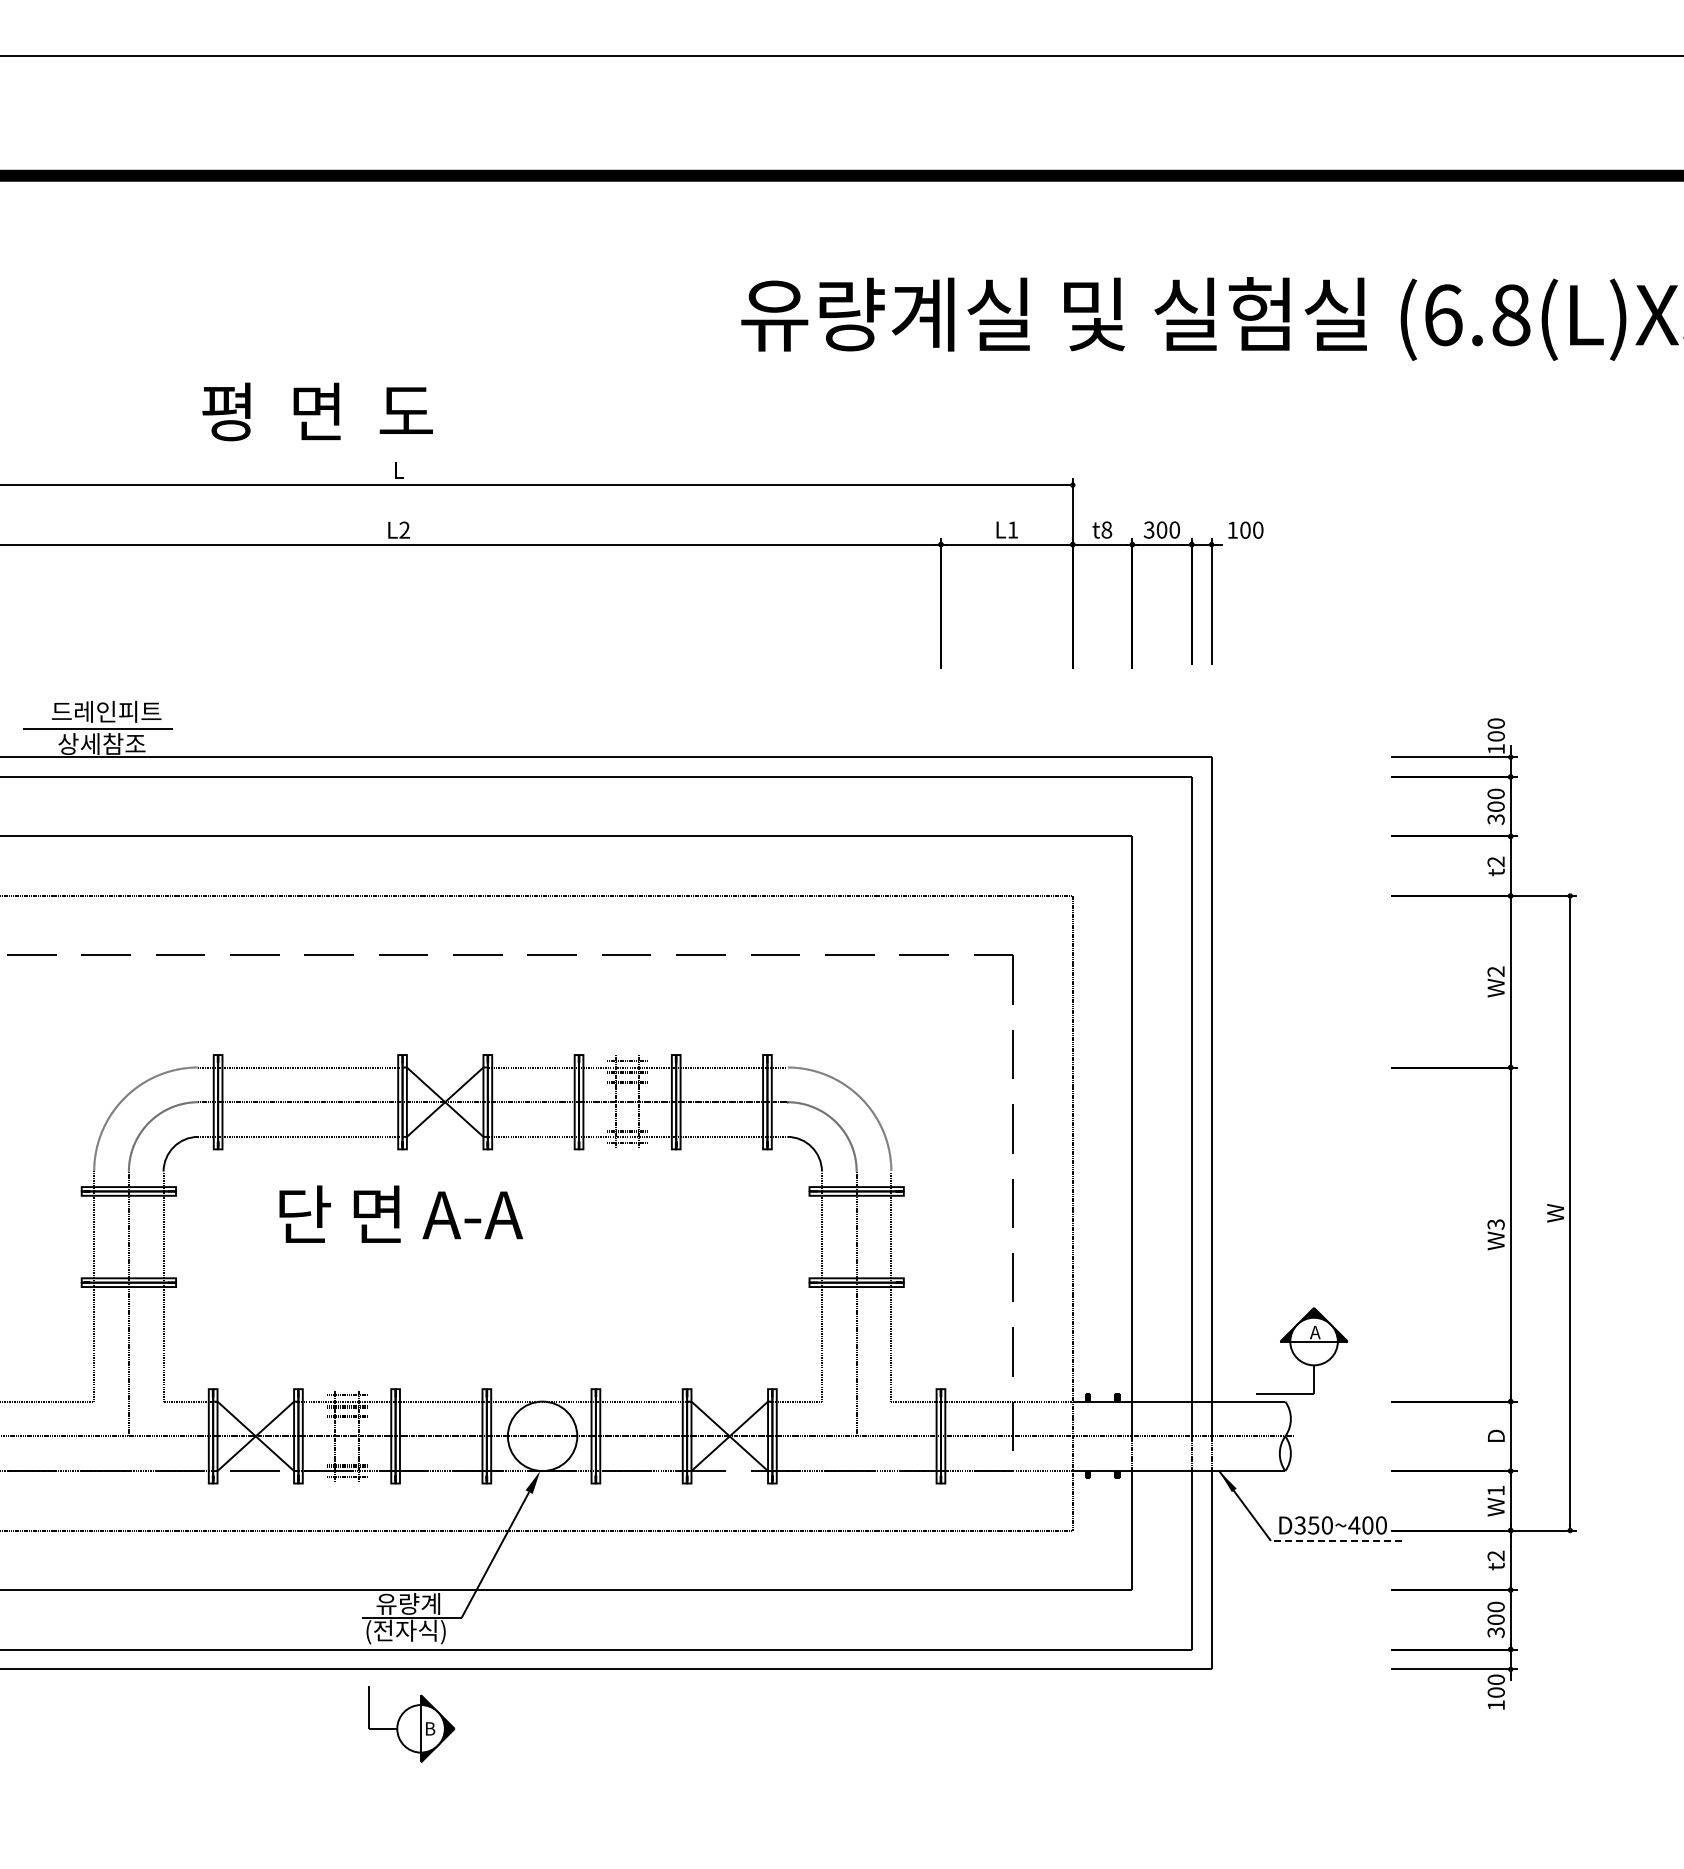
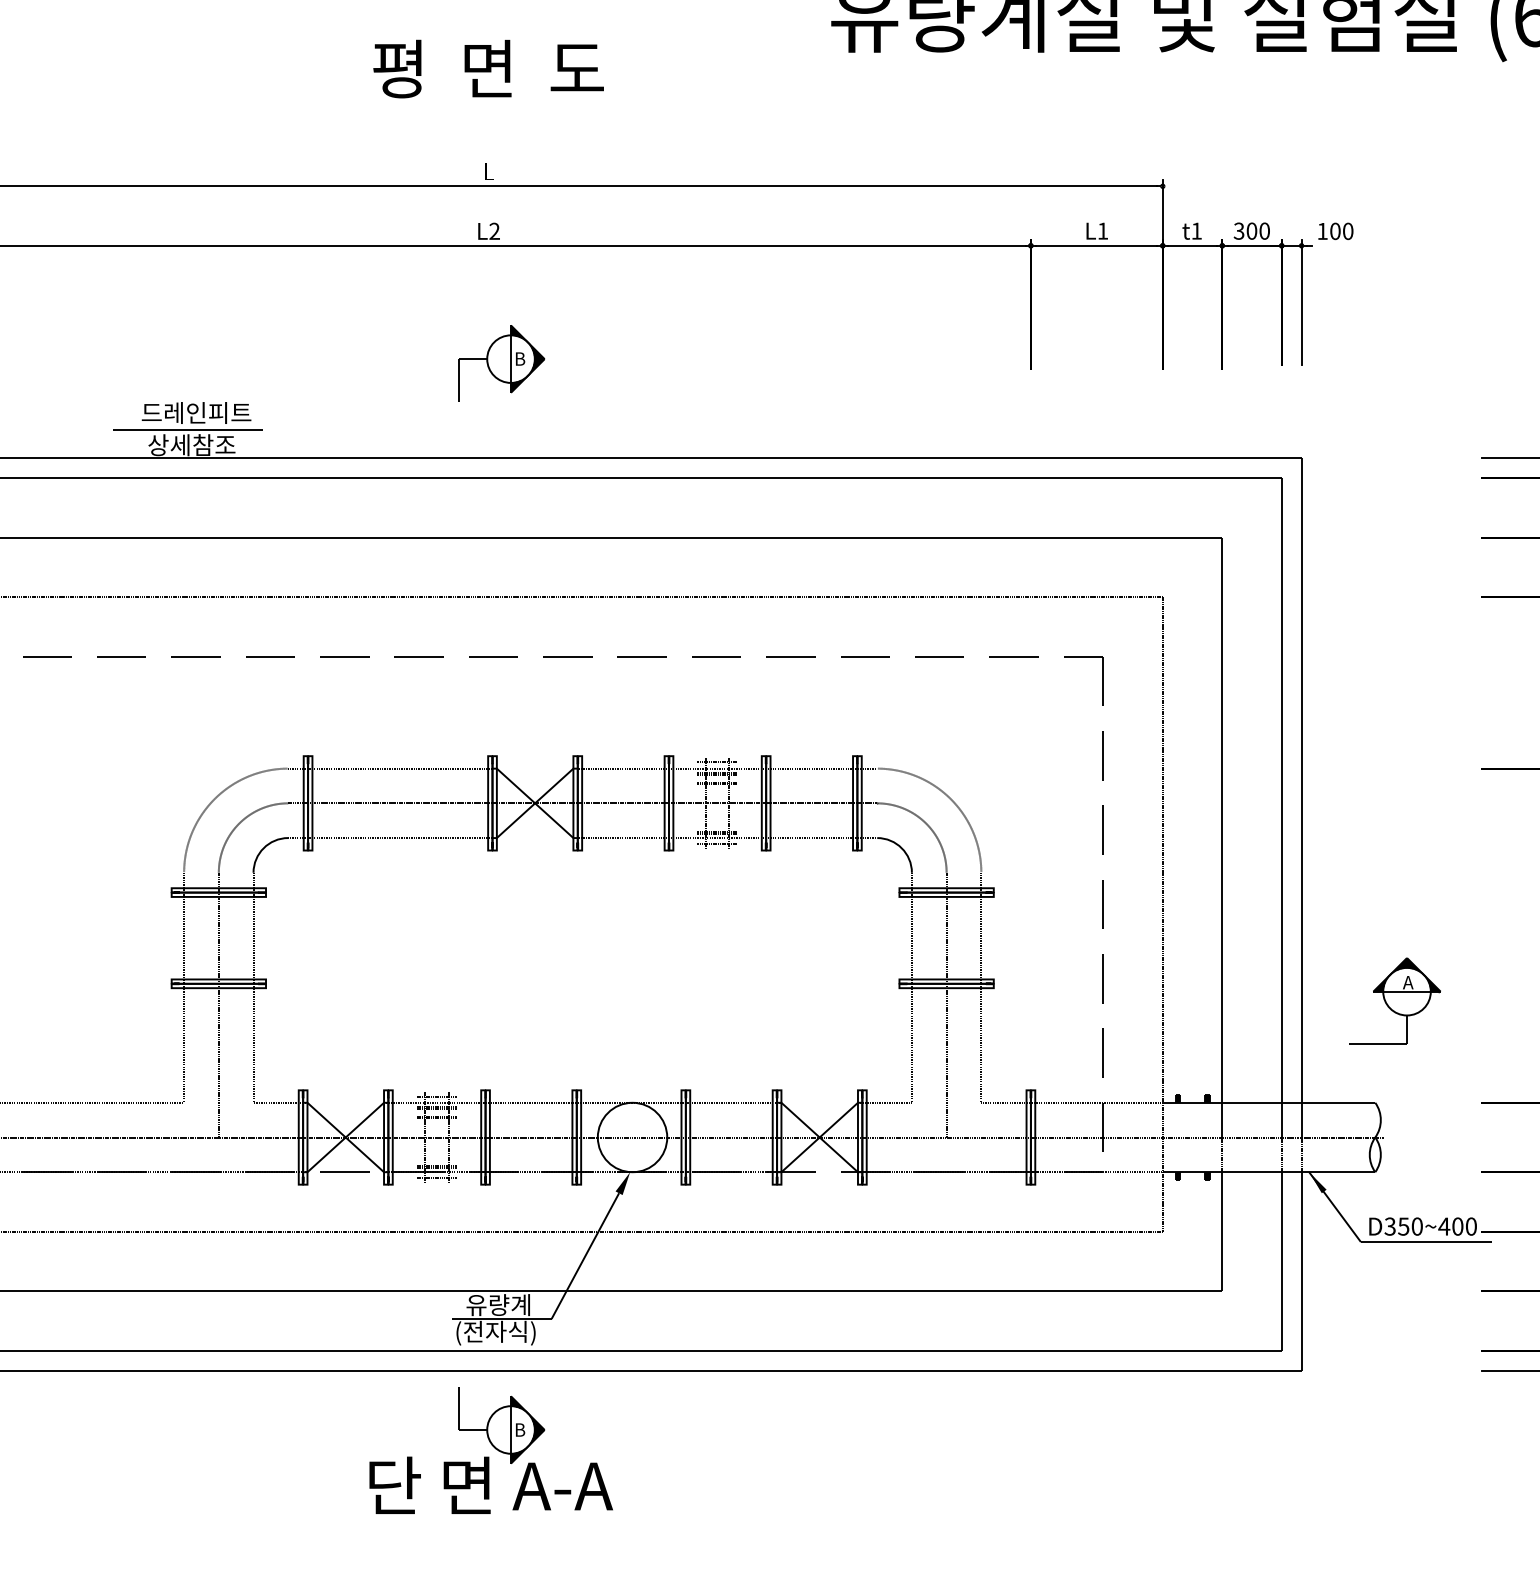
text: (317, 411) -> (488, 68), moved
text: (1106, 529) -> (1196, 230), t8 -> t1
part: (411, 662) -> (501, 363), added
text: (401, 1213) -> (491, 1484), moved
part: (1302, 1350) -> (1395, 1000), moved
line: (1335, 1540) -> (1425, 1241), dashed -> solid

